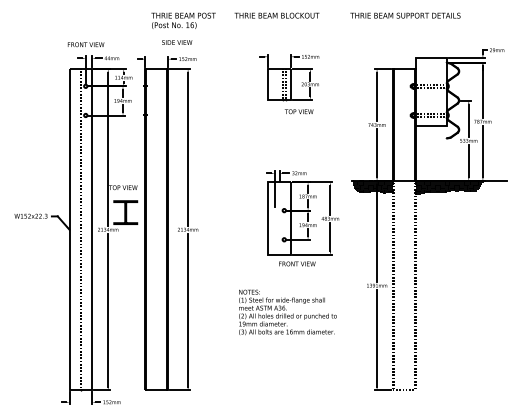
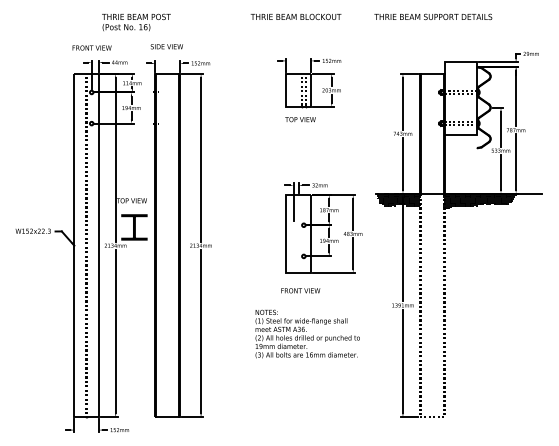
text: (183, 20) -> (136, 22), moved
text: (177, 42) -> (167, 46), moved
text: (298, 111) -> (299, 119), moved
text: (297, 263) -> (300, 290), moved

